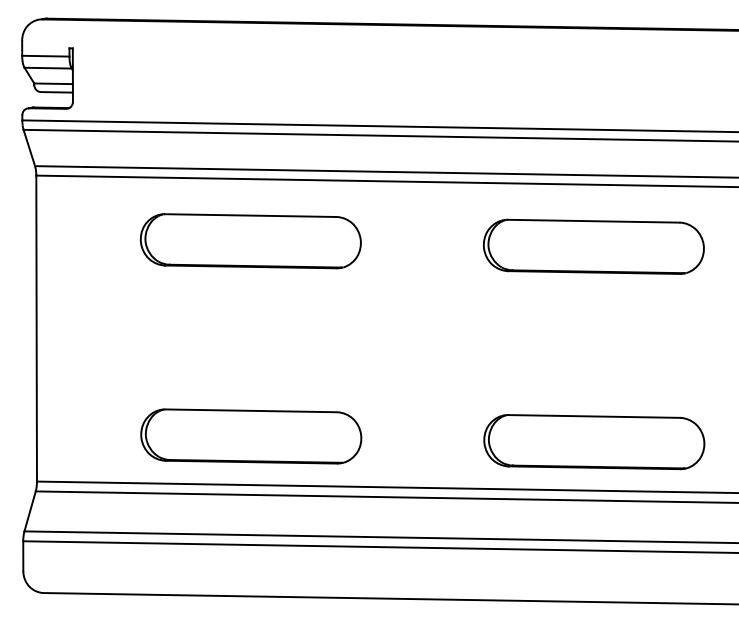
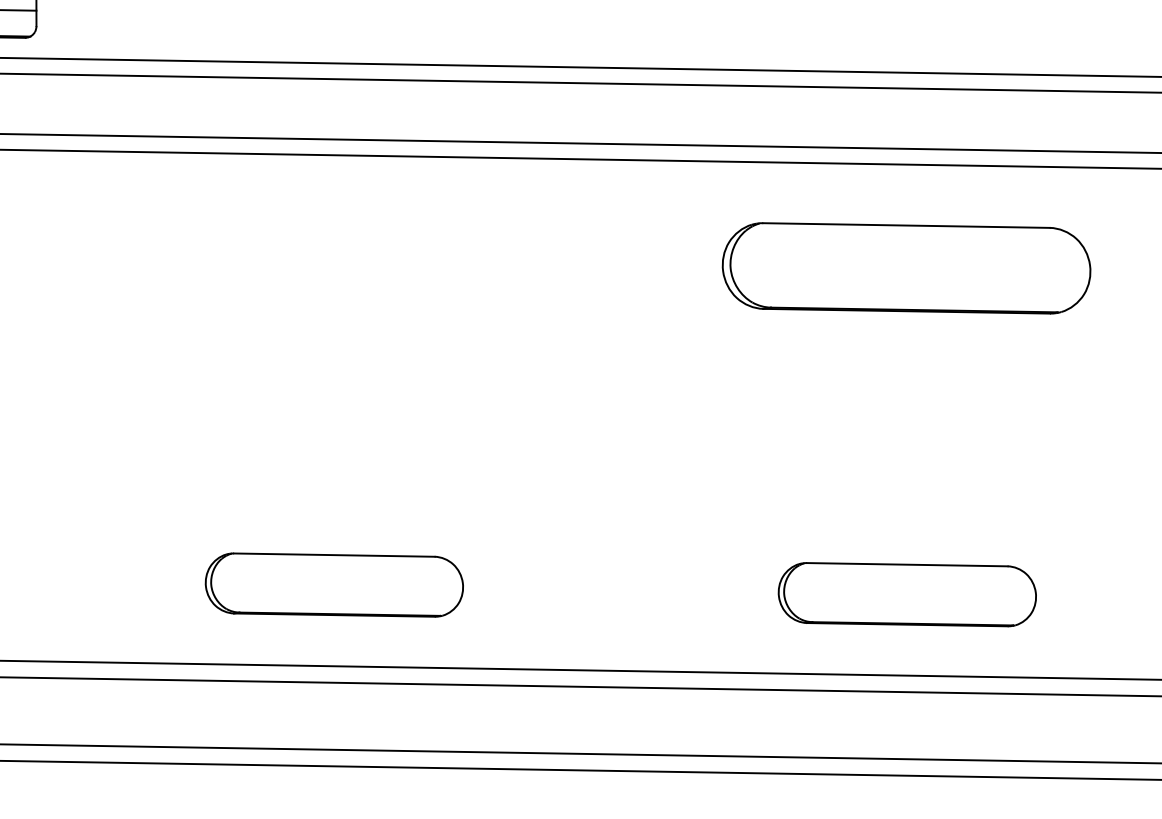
part: (250, 241) -> (333, 259), removed
part: (251, 436) -> (334, 585), size x0.7
part: (594, 442) -> (907, 595), size x0.7

